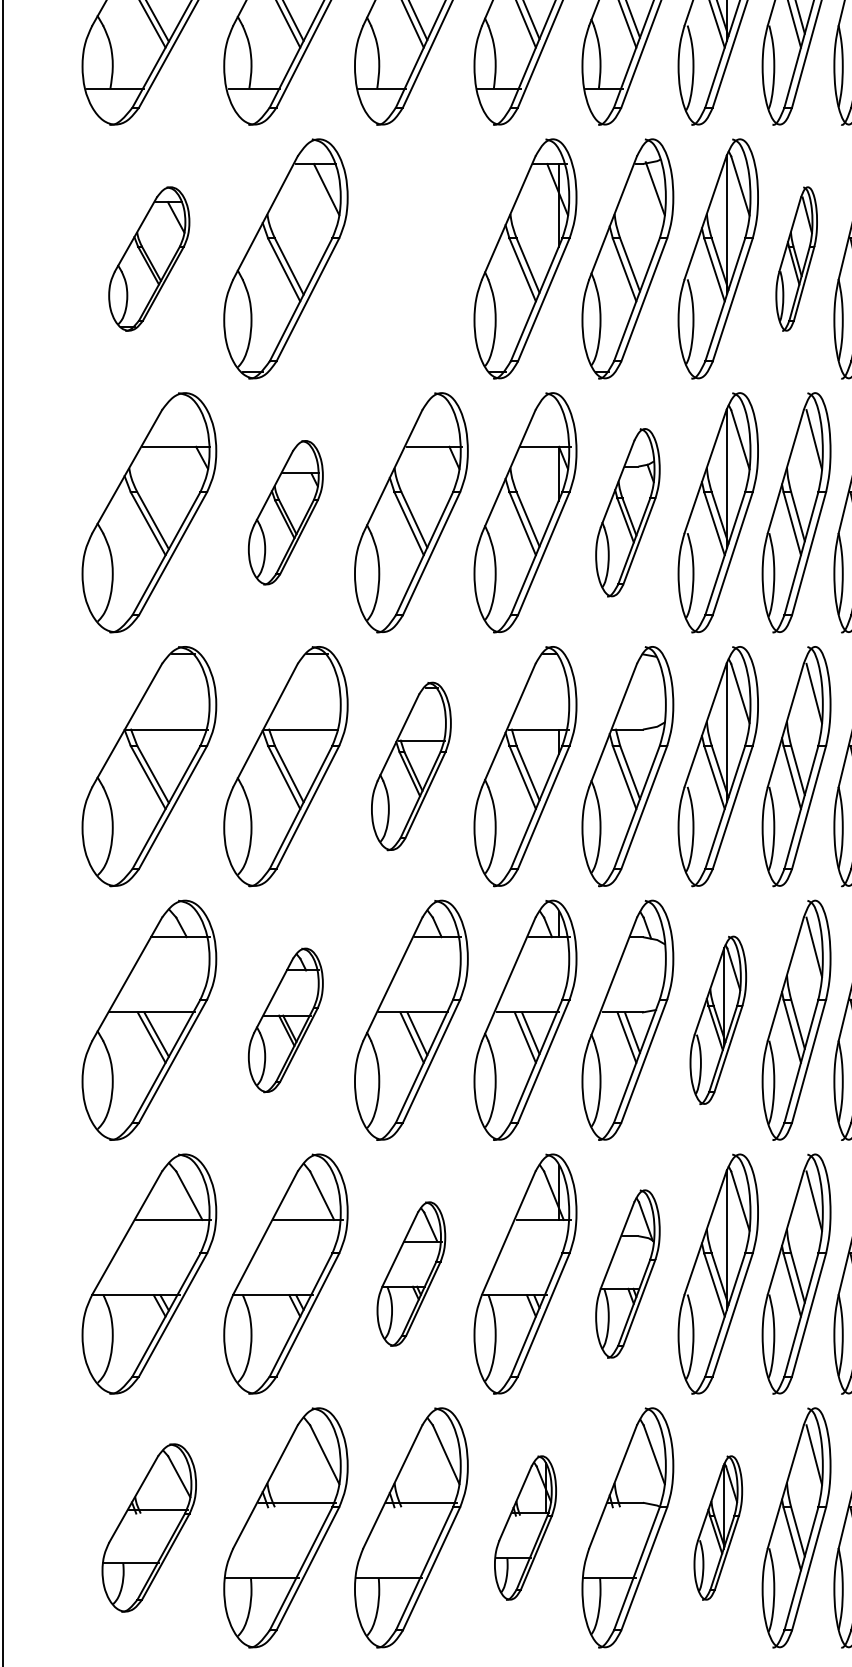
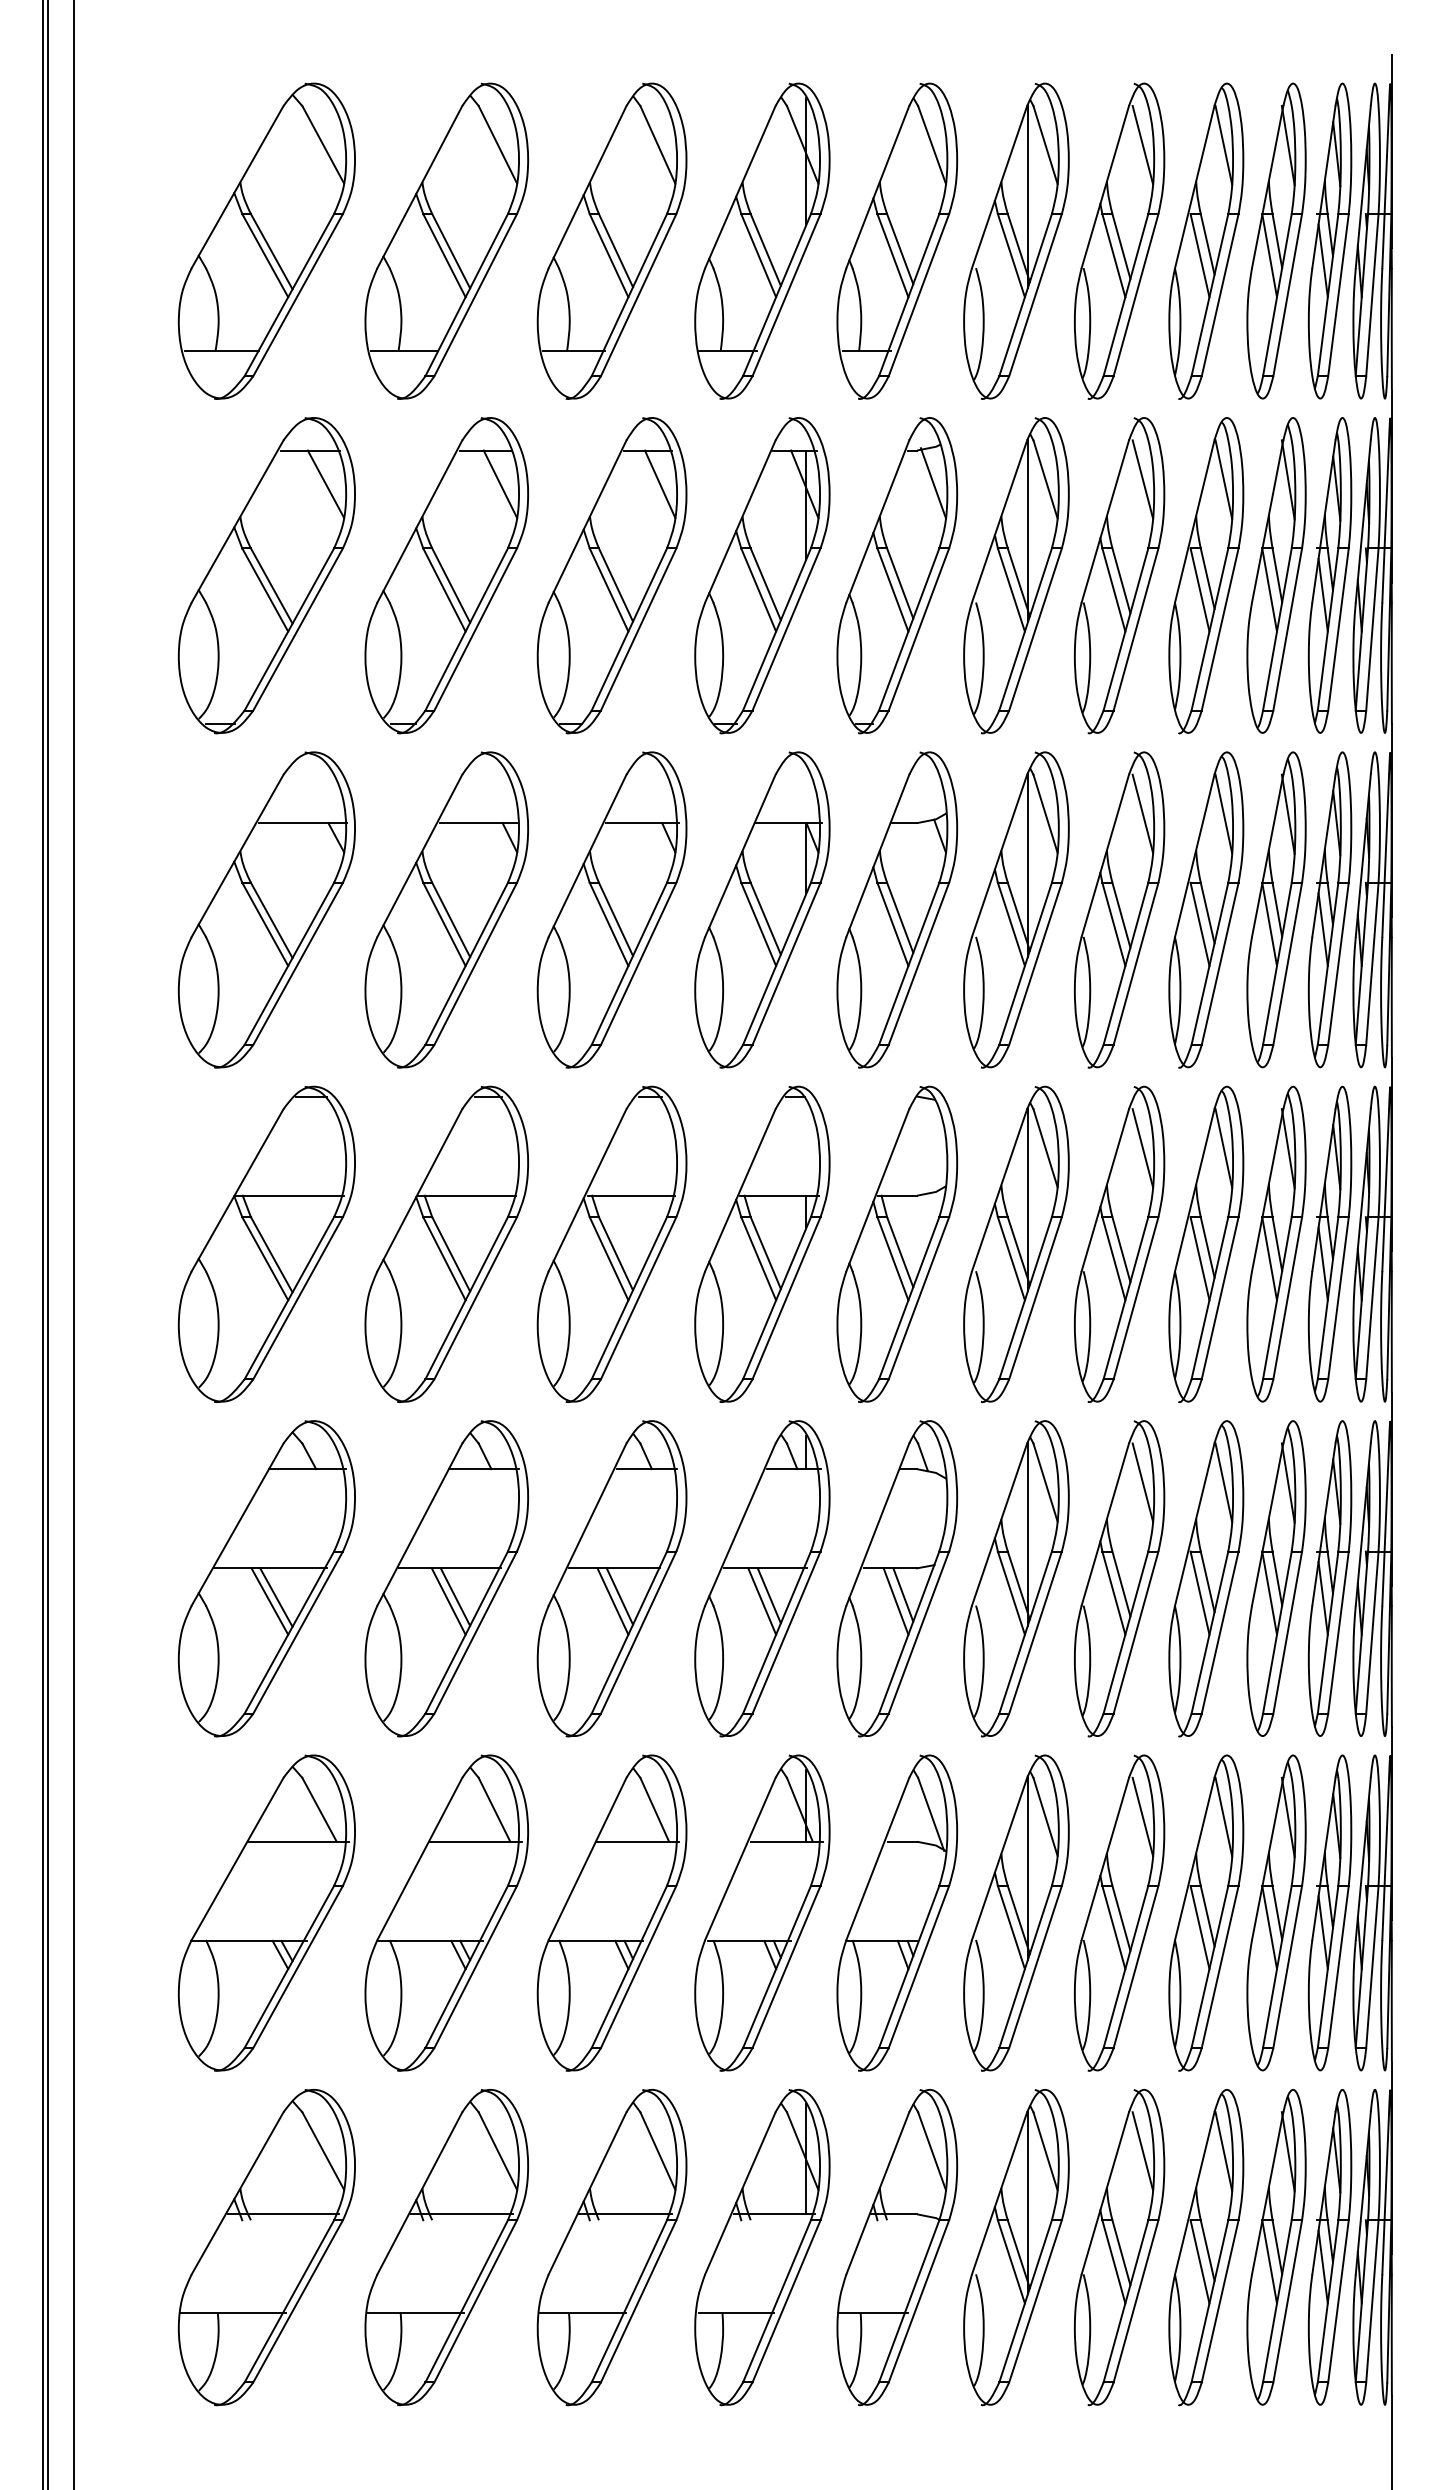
part: (149, 258) -> (266, 575), size x1.67
part: (410, 258) -> (611, 575), added
part: (796, 258) -> (1119, 575), size x1.67
part: (285, 512) -> (446, 909), size x1.67
part: (628, 512) -> (897, 909), size x1.43
part: (410, 765) -> (611, 1243), size x1.43
part: (285, 1020) -> (446, 1578), size x1.67
part: (718, 1020) -> (1016, 1578), size x1.43
part: (410, 1273) -> (611, 1912), size x1.67
part: (628, 1273) -> (897, 1912), size x1.43
part: (149, 1527) -> (266, 2247), size x1.43
part: (525, 1527) -> (762, 2247), size x1.67
part: (718, 1527) -> (1016, 2247), size x1.67

